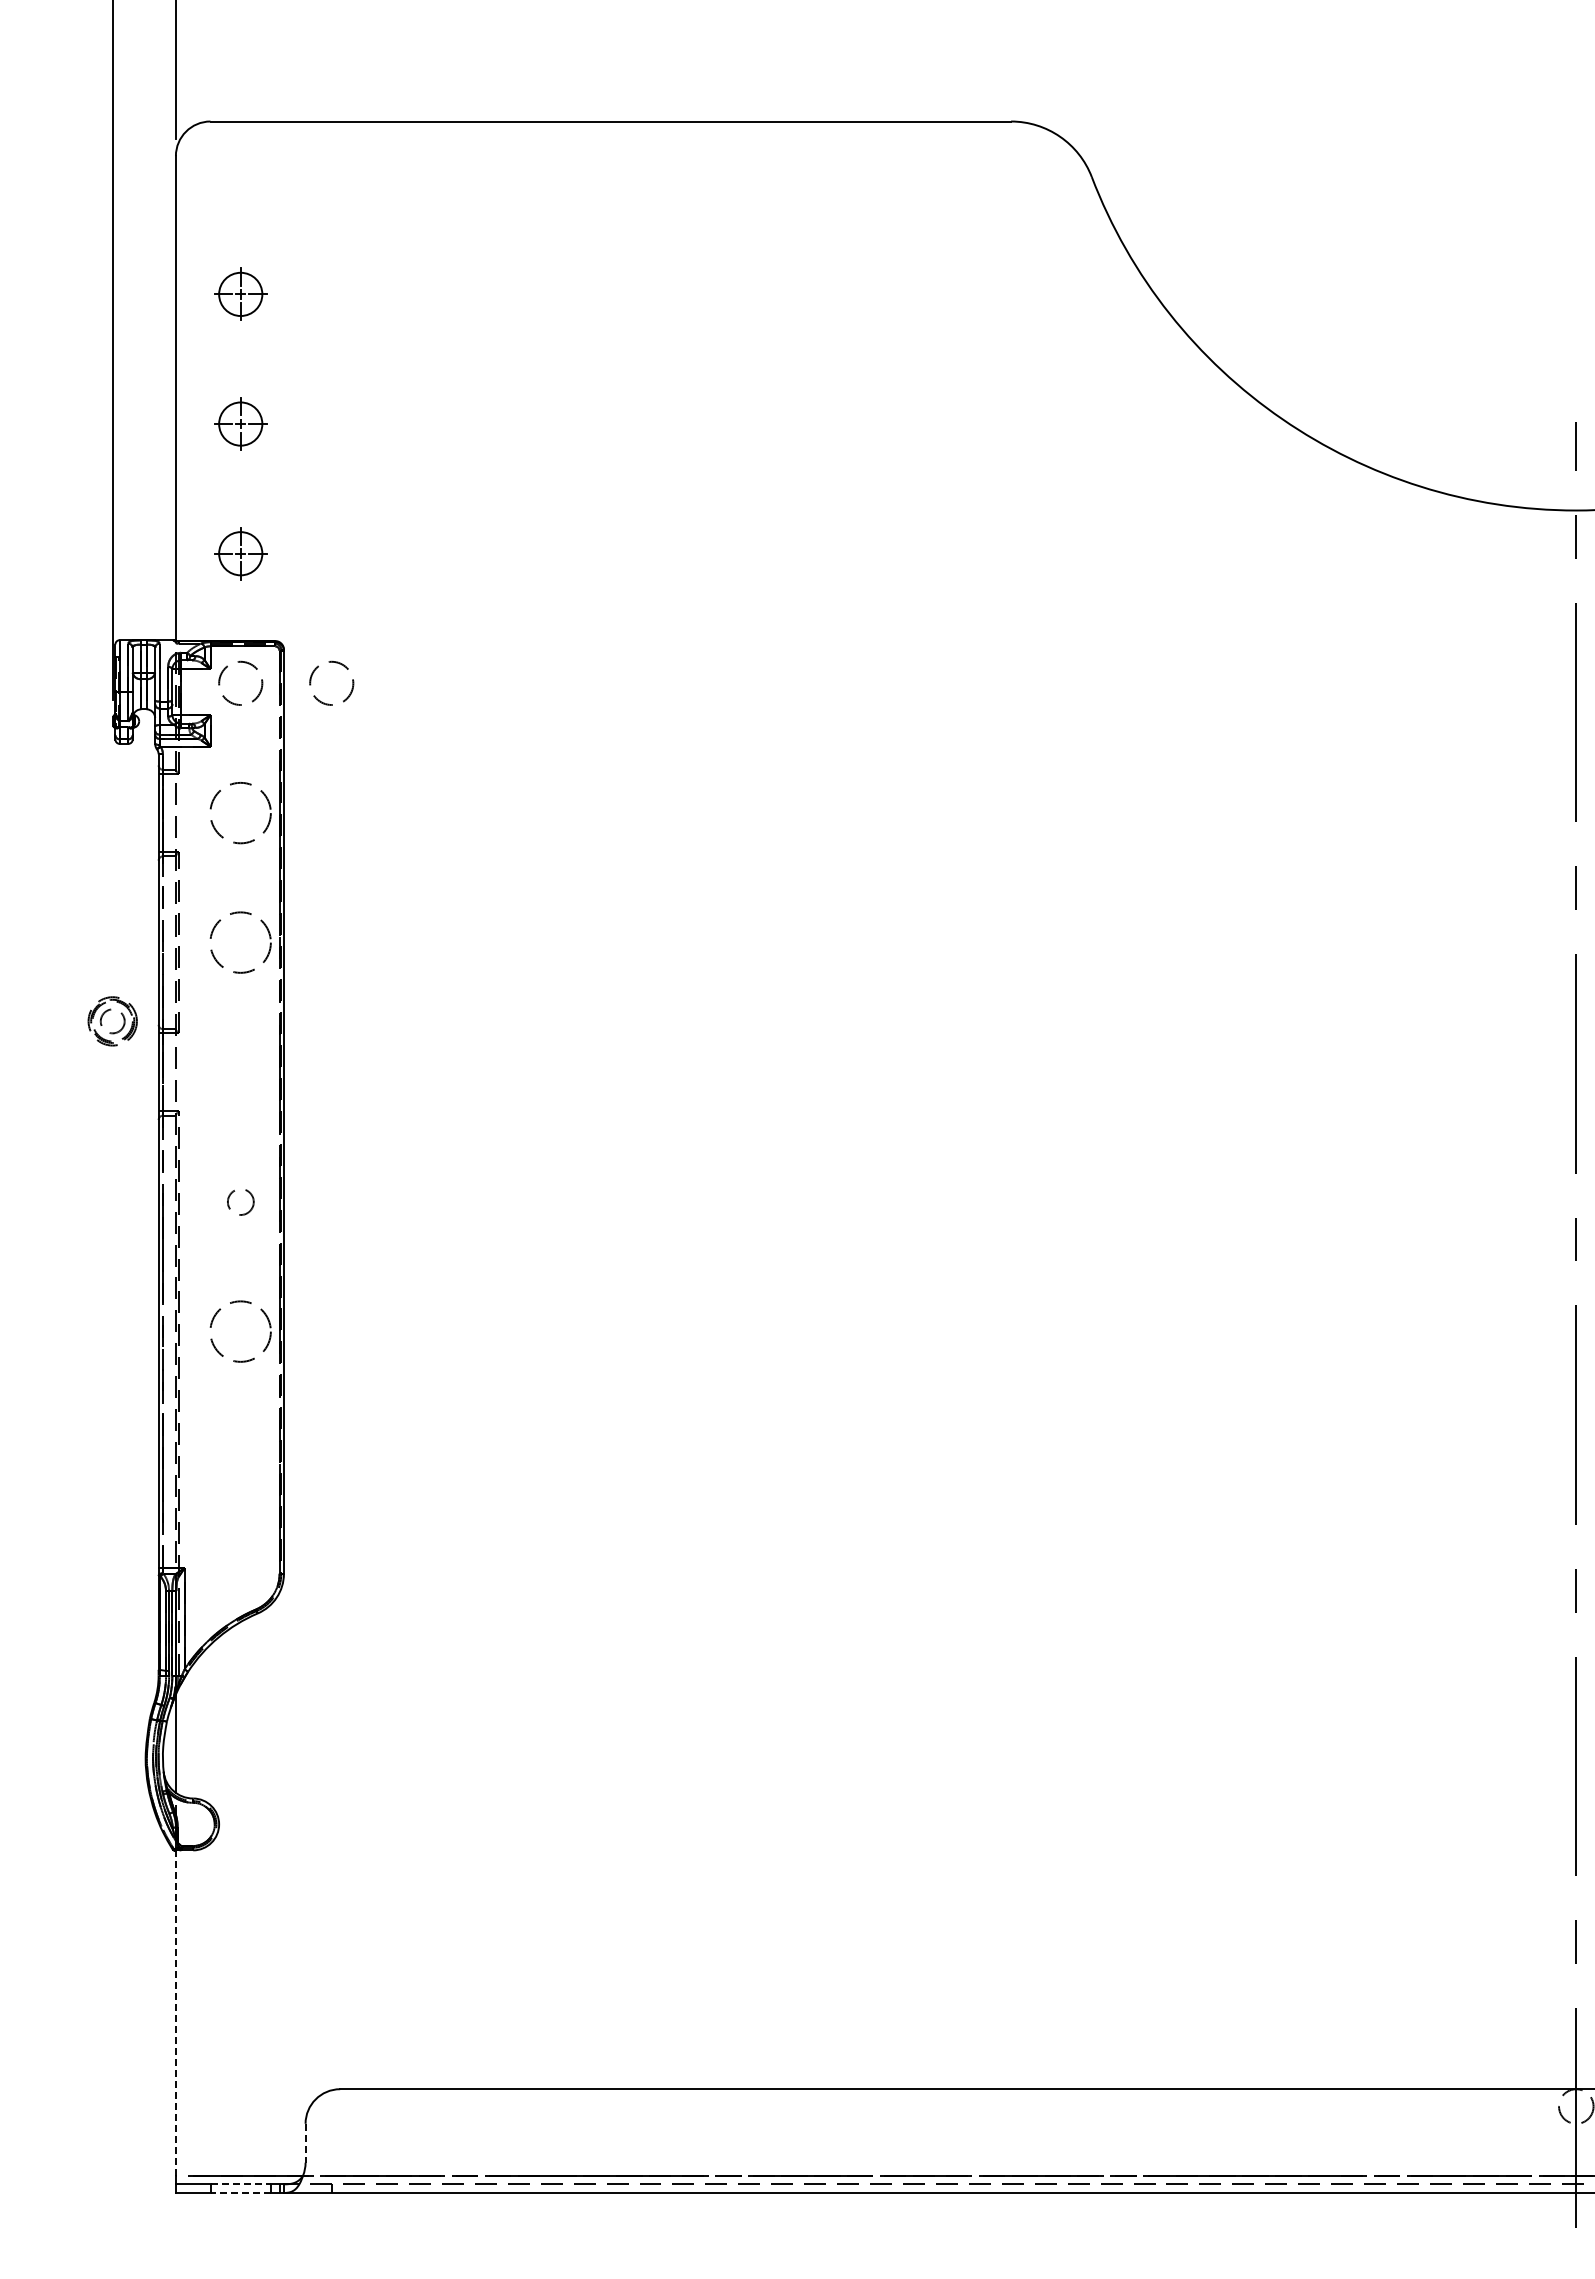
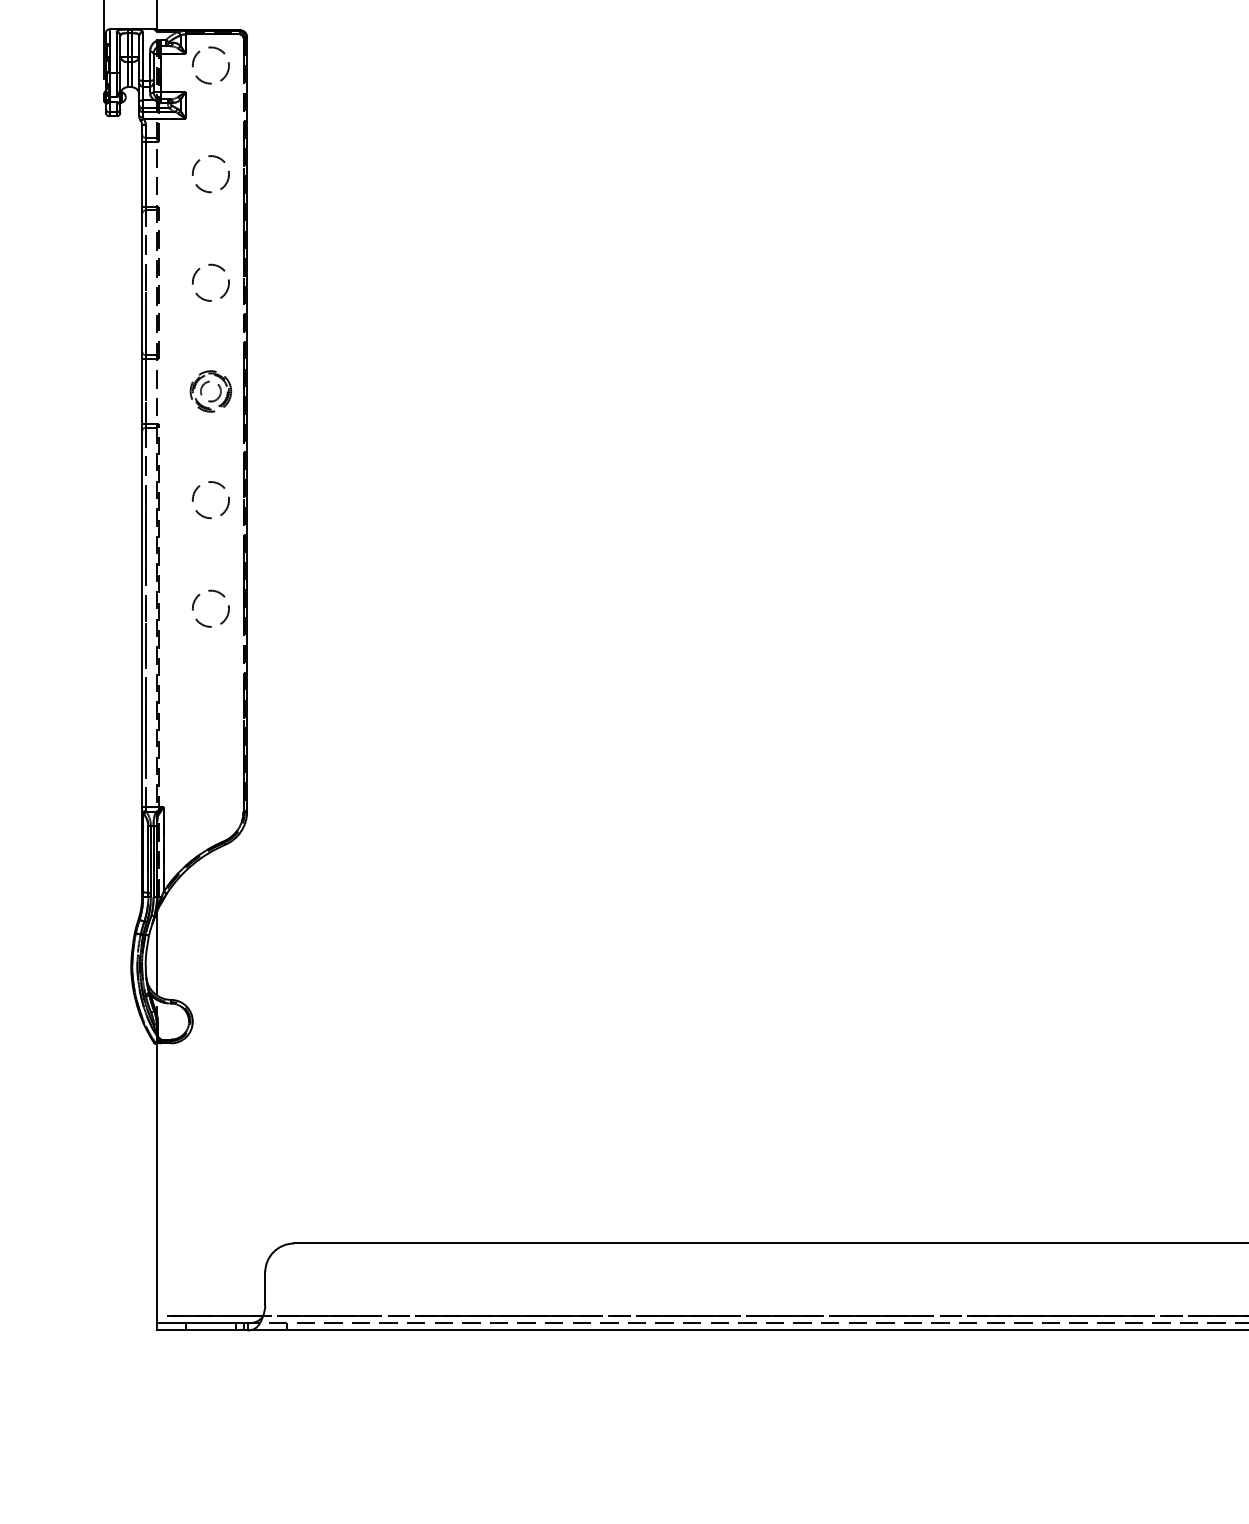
circle: (331, 682) -> (286, 64), removed
circle: (240, 812) -> (210, 173), size x0.71
circle: (240, 942) -> (210, 282), size x0.71
part: (102, 1018) -> (202, 389), moved
circle: (240, 1201) -> (210, 499), size x1.67
circle: (240, 1331) -> (210, 608), size x0.71
line: (175, 2013) -> (156, 1180), dashed -> solid
line: (305, 2143) -> (265, 1288), dashed -> solid
line: (241, 2184) -> (211, 1323), dashed -> solid
line: (240, 2192) -> (210, 1330), dashed -> solid

